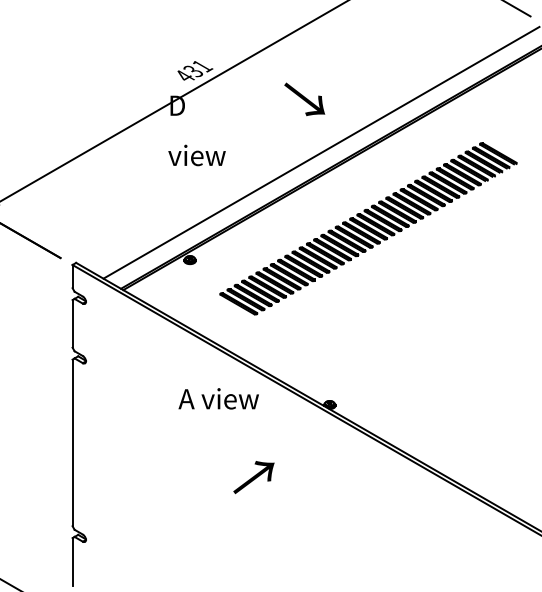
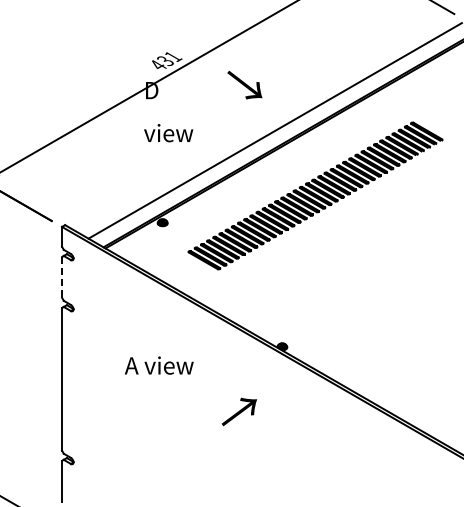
text: (304, 98) -> (244, 84), moved
line: (73, 324) -> (62, 277), solid -> dashed
text: (219, 398) -> (159, 365), moved
text: (252, 476) -> (238, 411), moved

